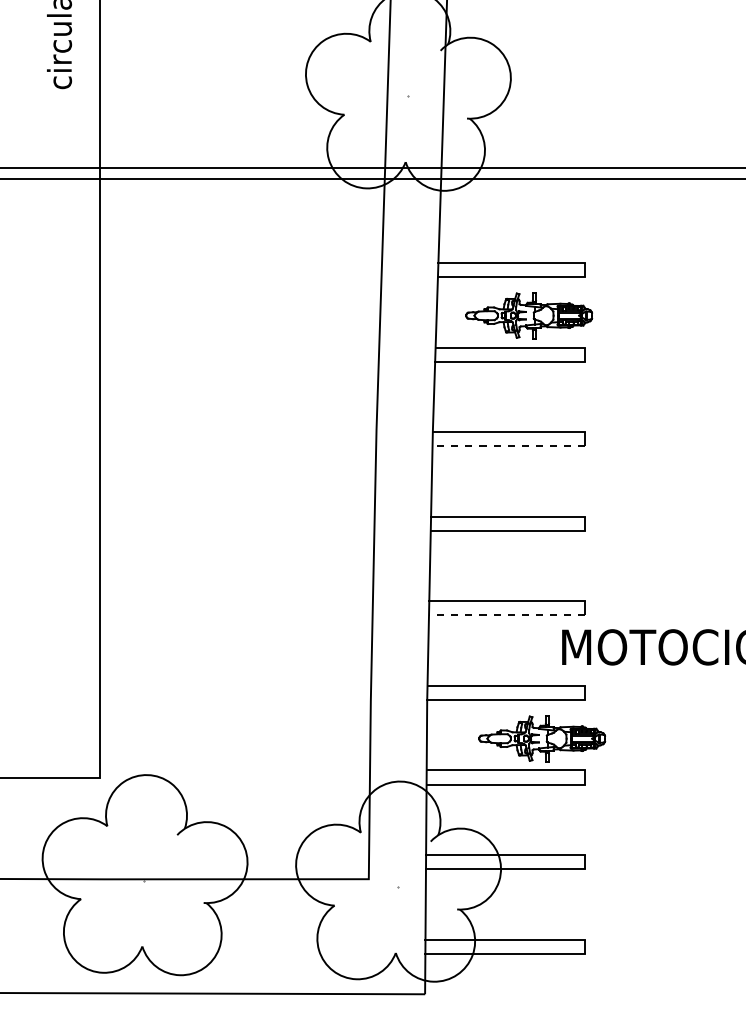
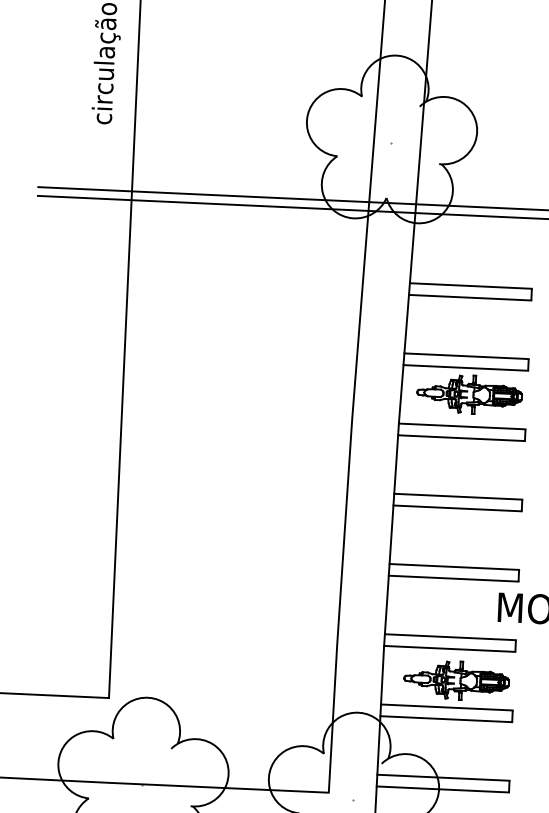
part: (529, 315) -> (469, 394), moved
line: (508, 446) -> (461, 438), dashed -> solid
line: (506, 615) -> (453, 578), dashed -> solid
part: (542, 738) -> (456, 680), moved

